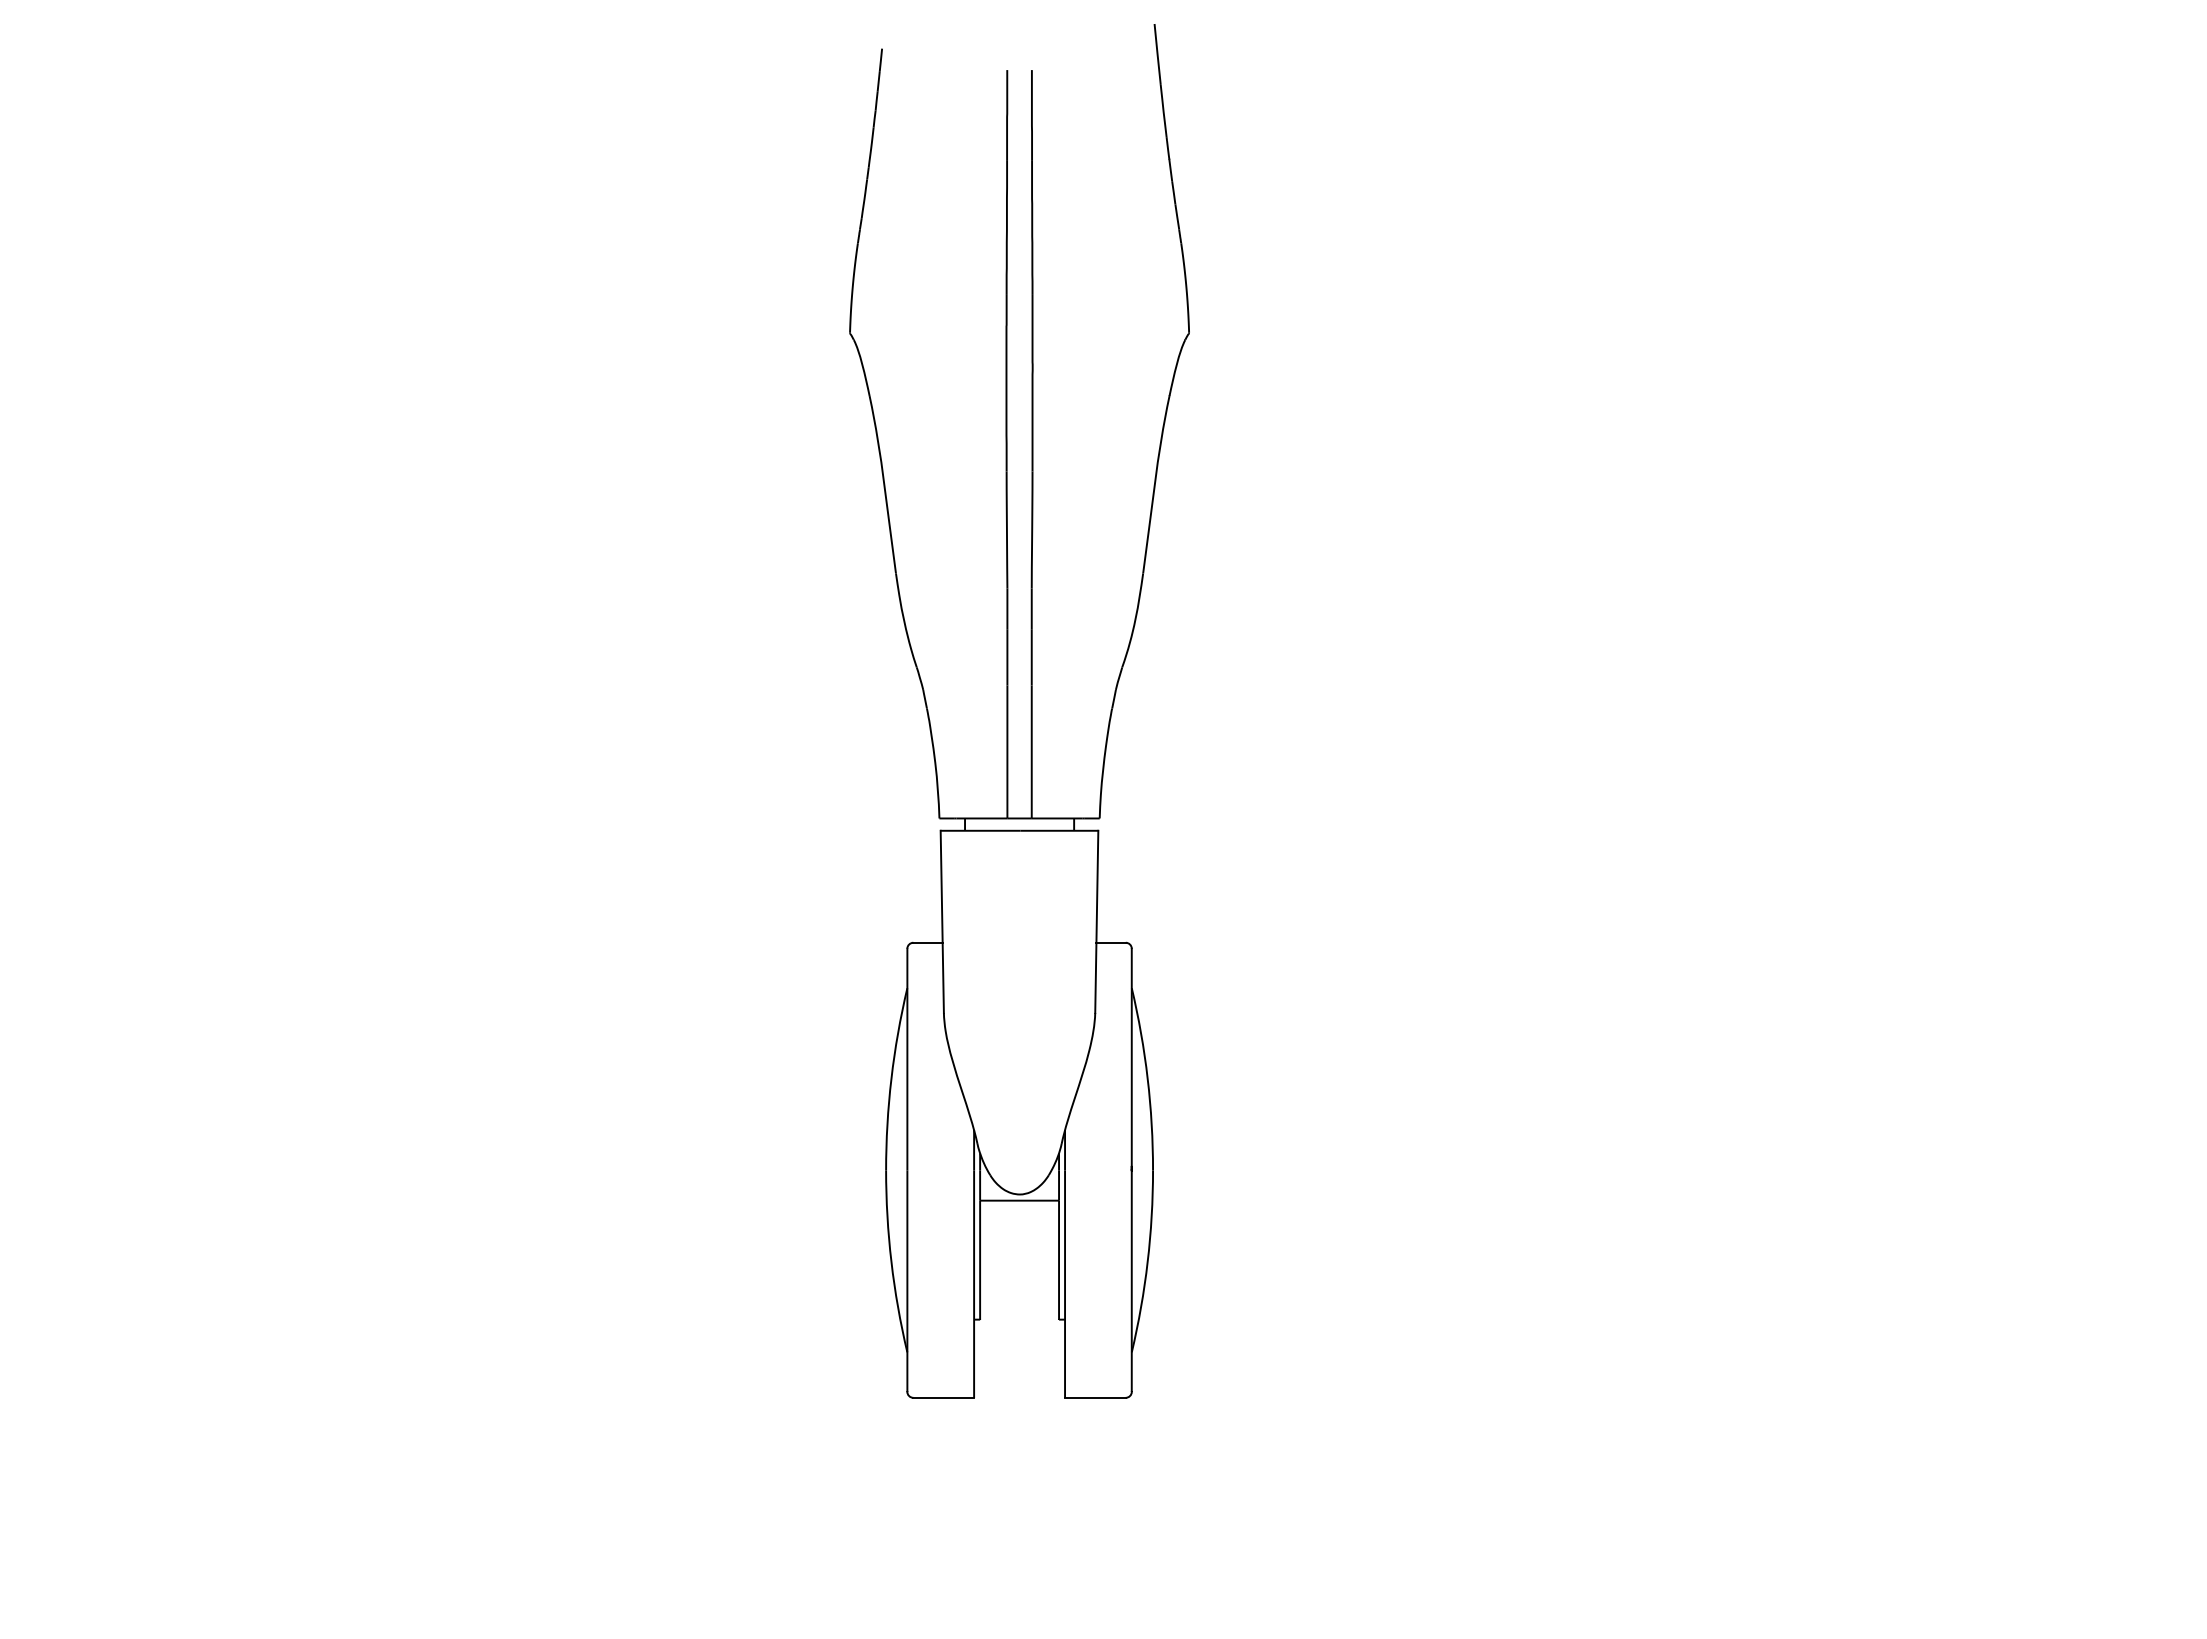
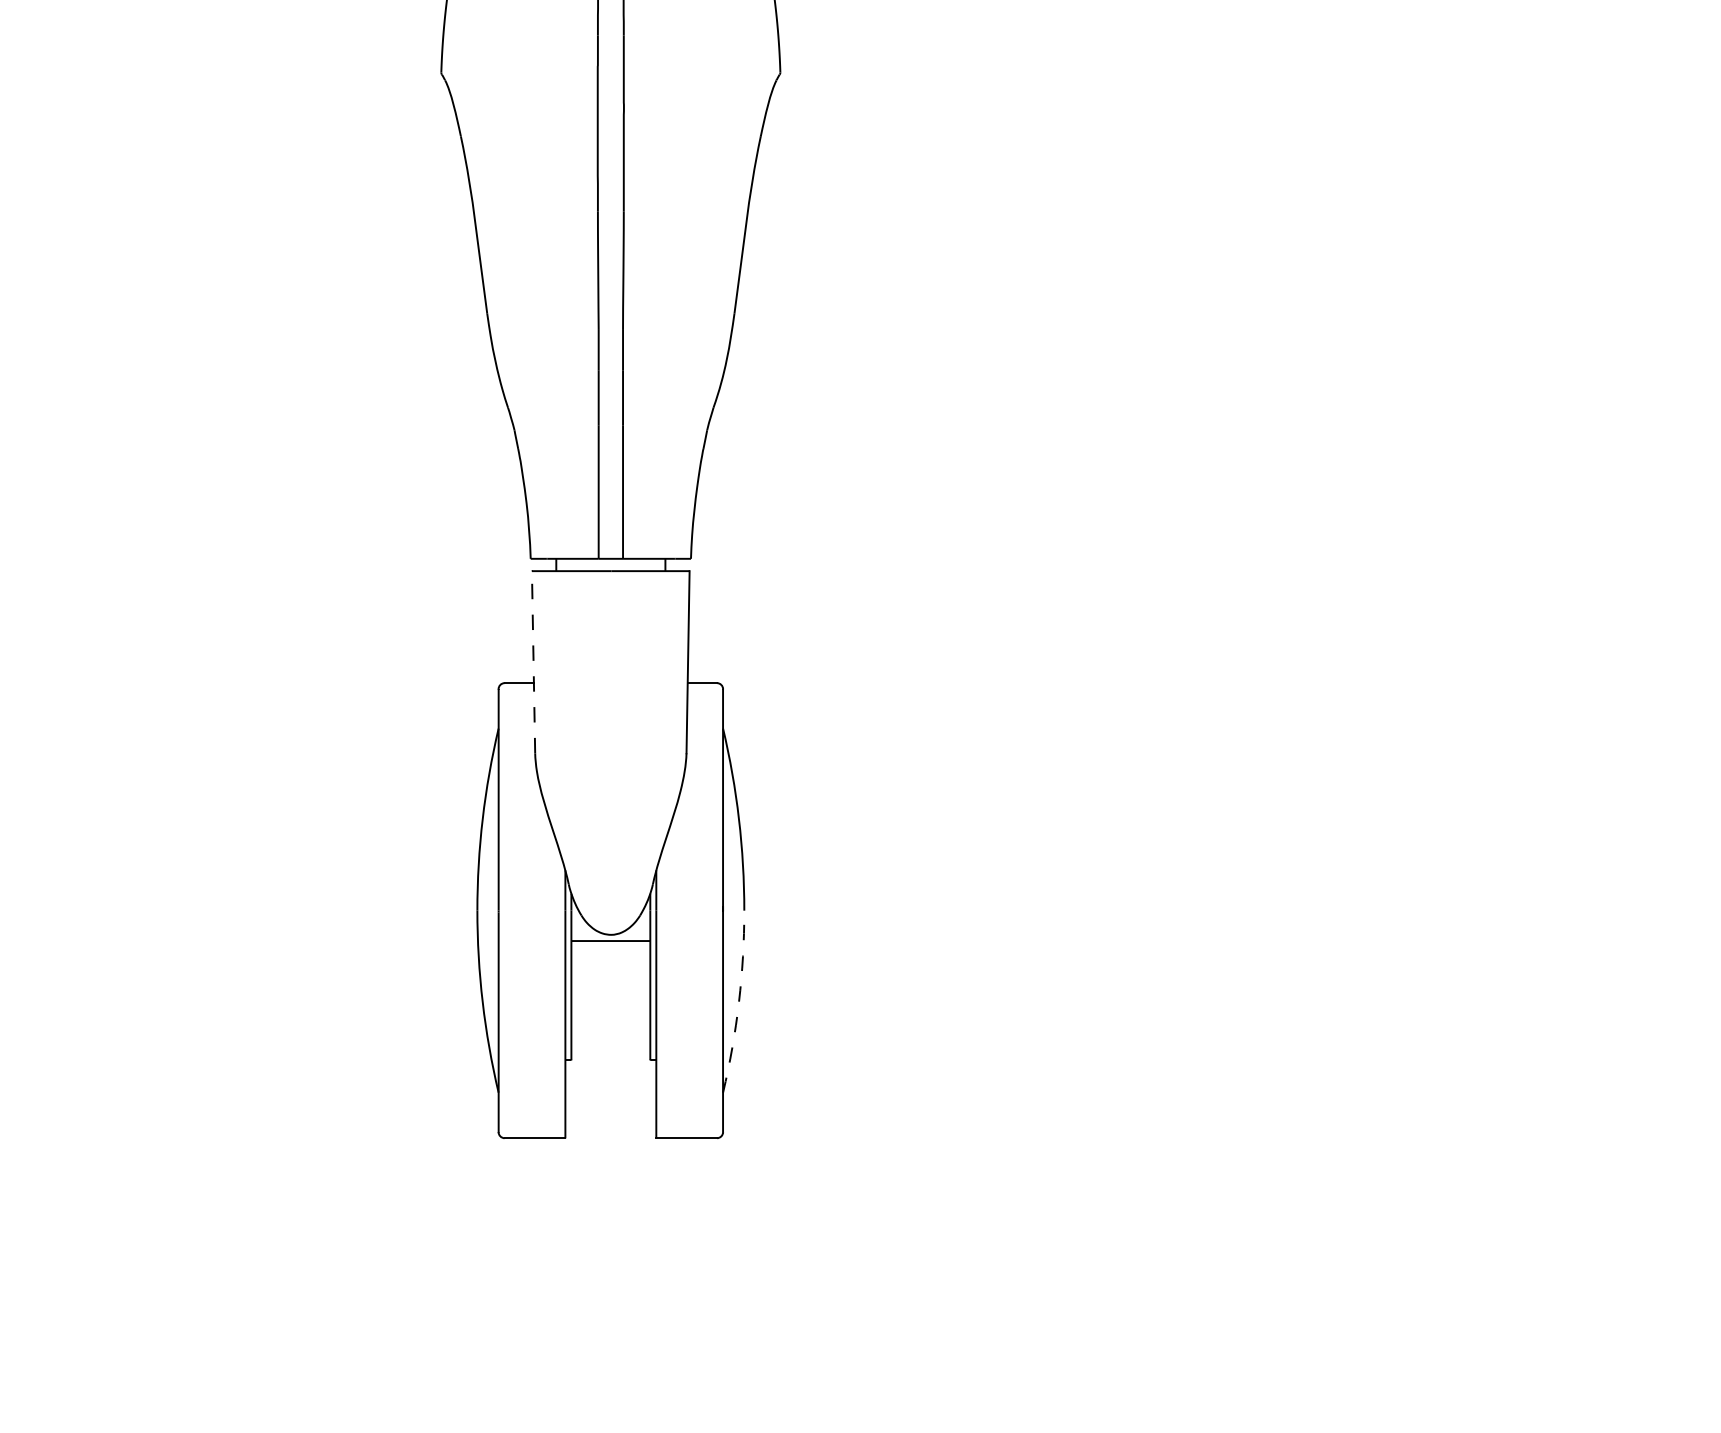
line: (942, 921) -> (533, 661), solid -> dashed
arc: (1147, 1261) -> (738, 1001), solid -> dashed

